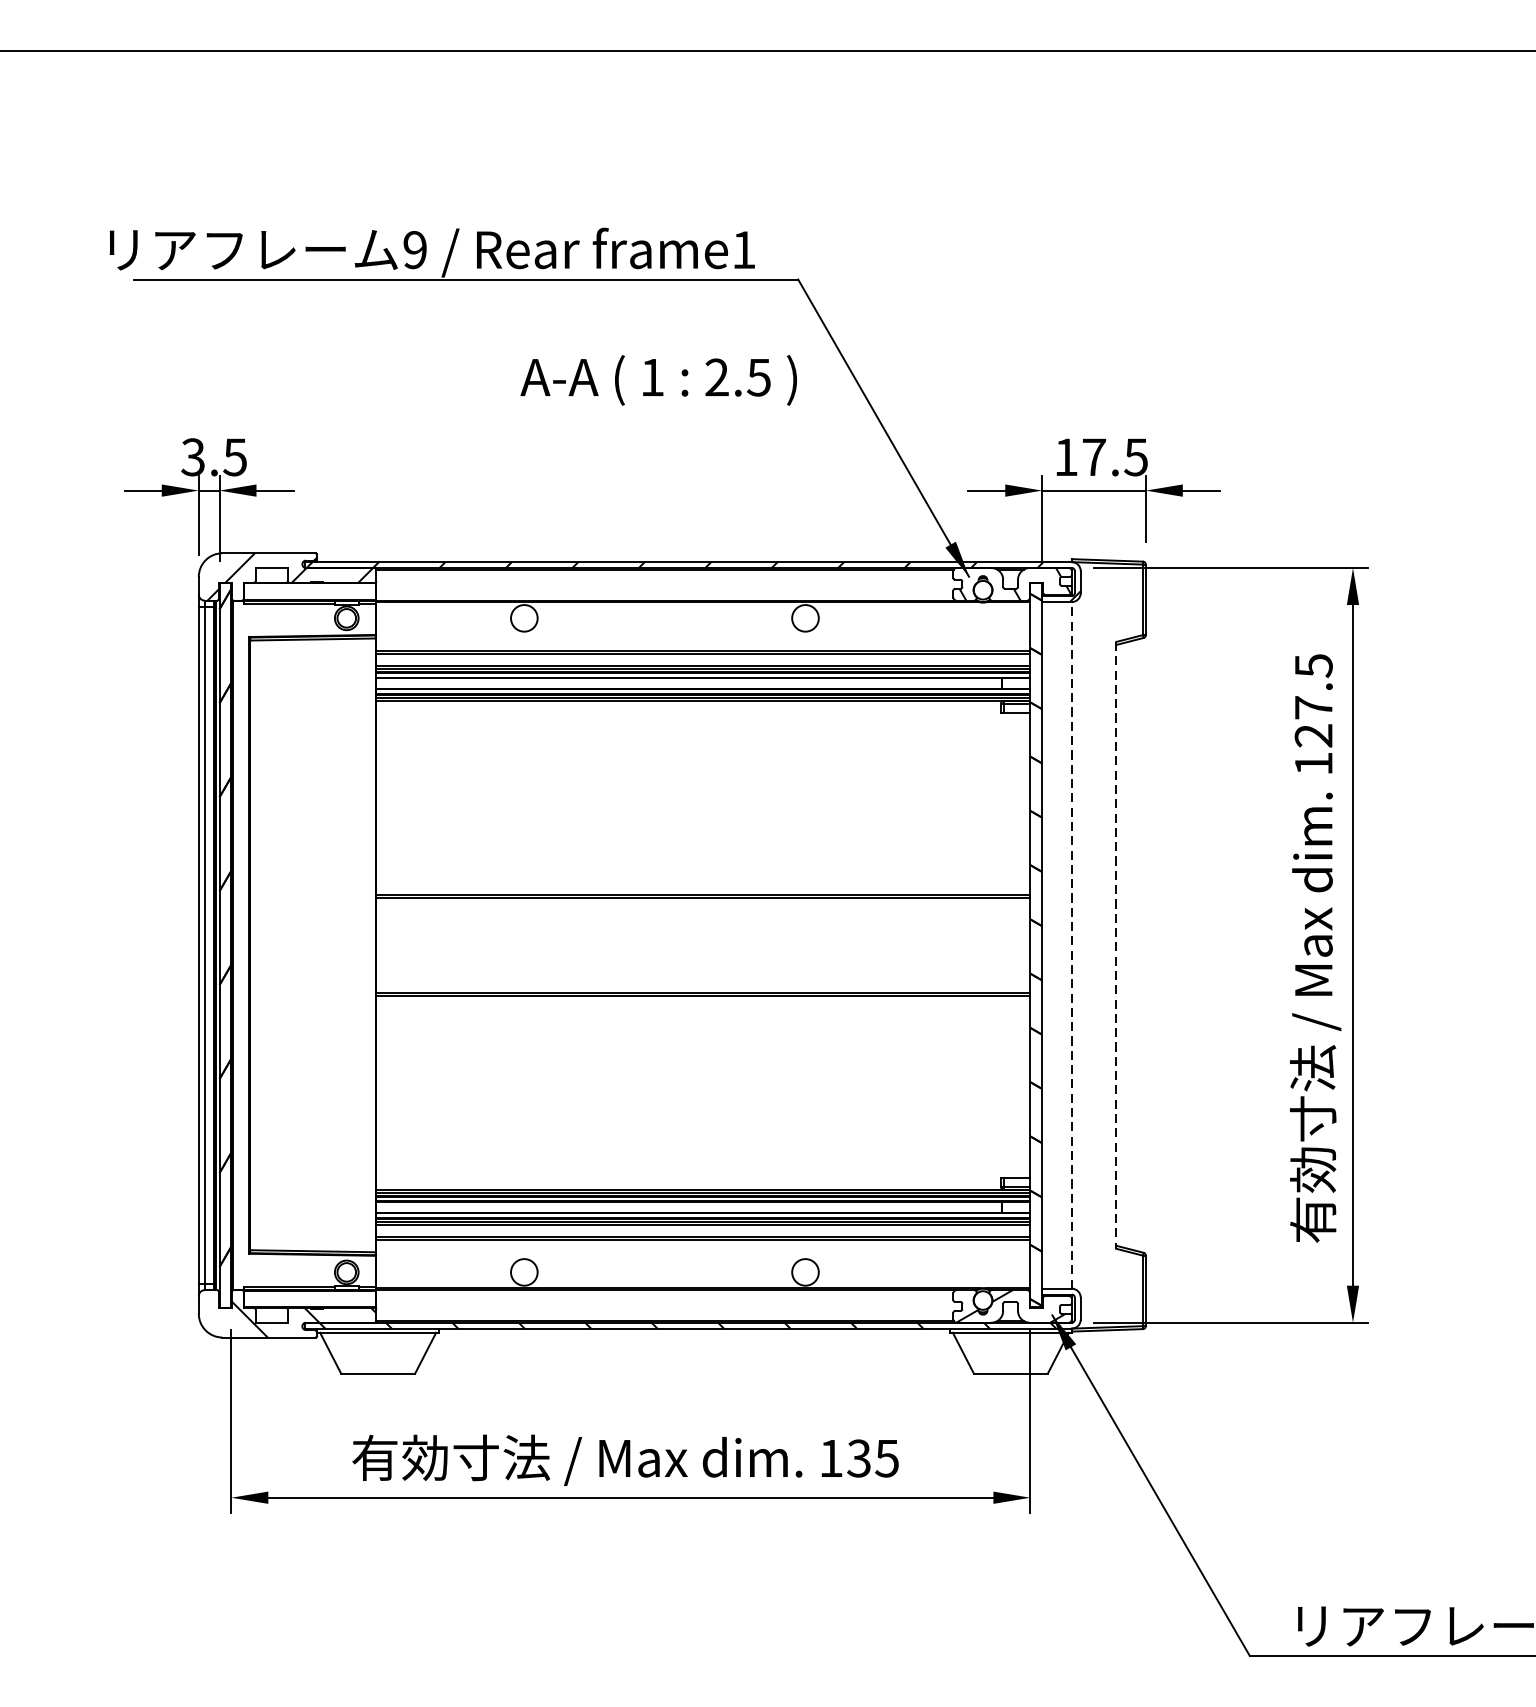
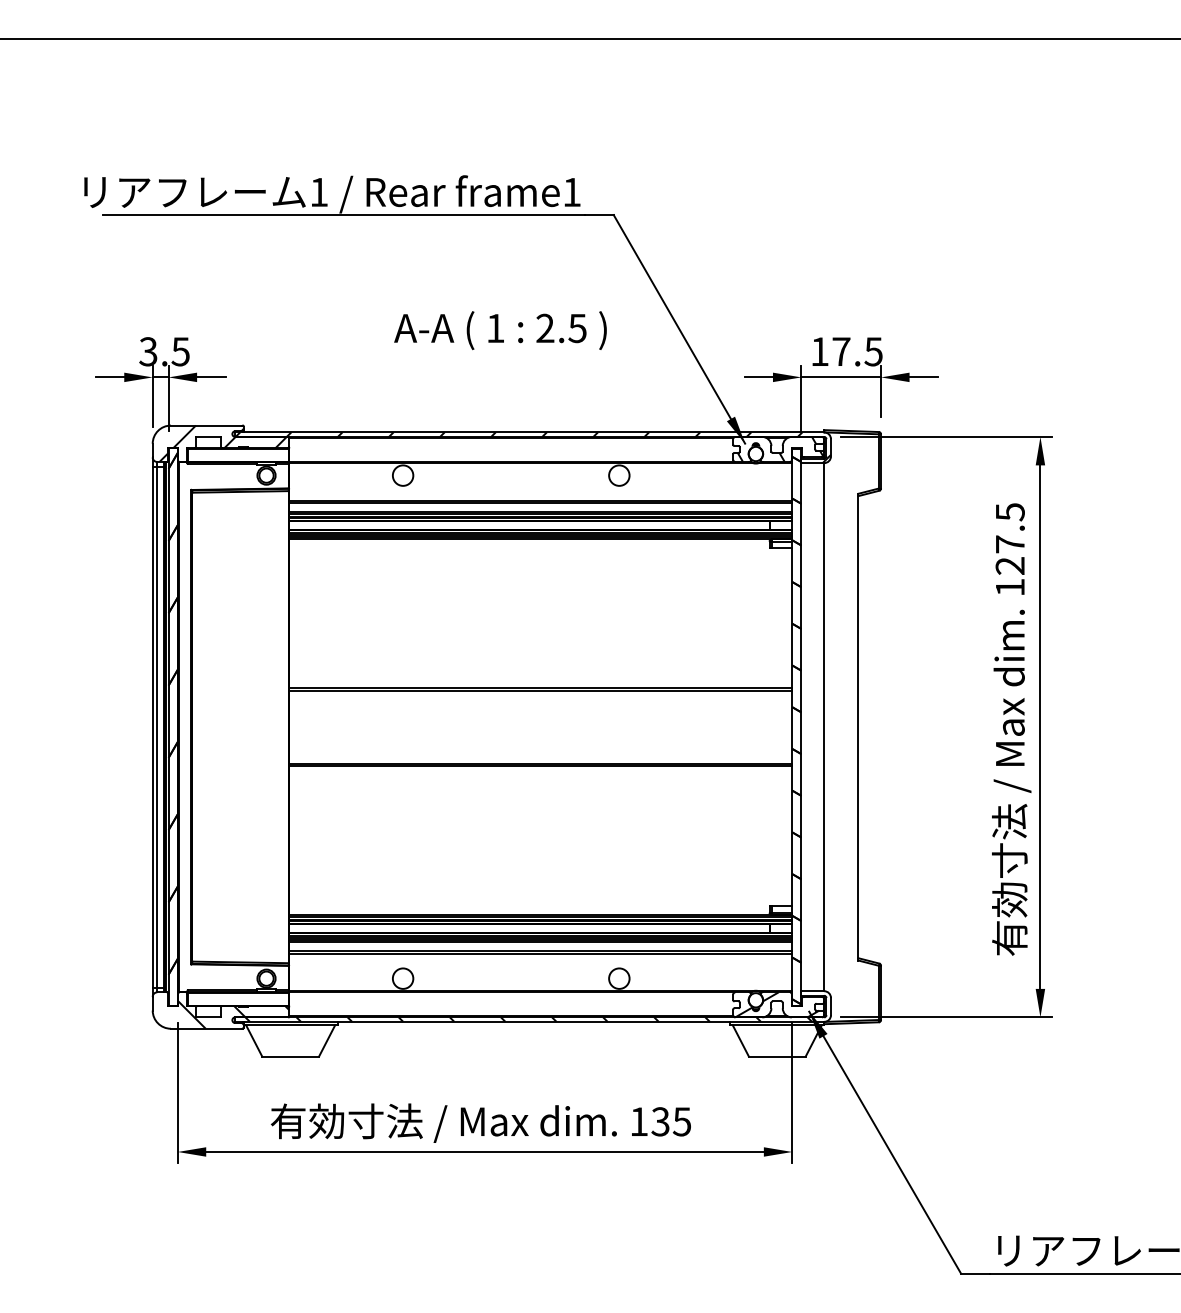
text: (414, 250) -> (318, 192), 9 -> 1
text: (658, 380) -> (500, 330), moved
line: (1072, 944) -> (824, 726), dashed -> solid
line: (1116, 945) -> (858, 727), dashed -> solid

